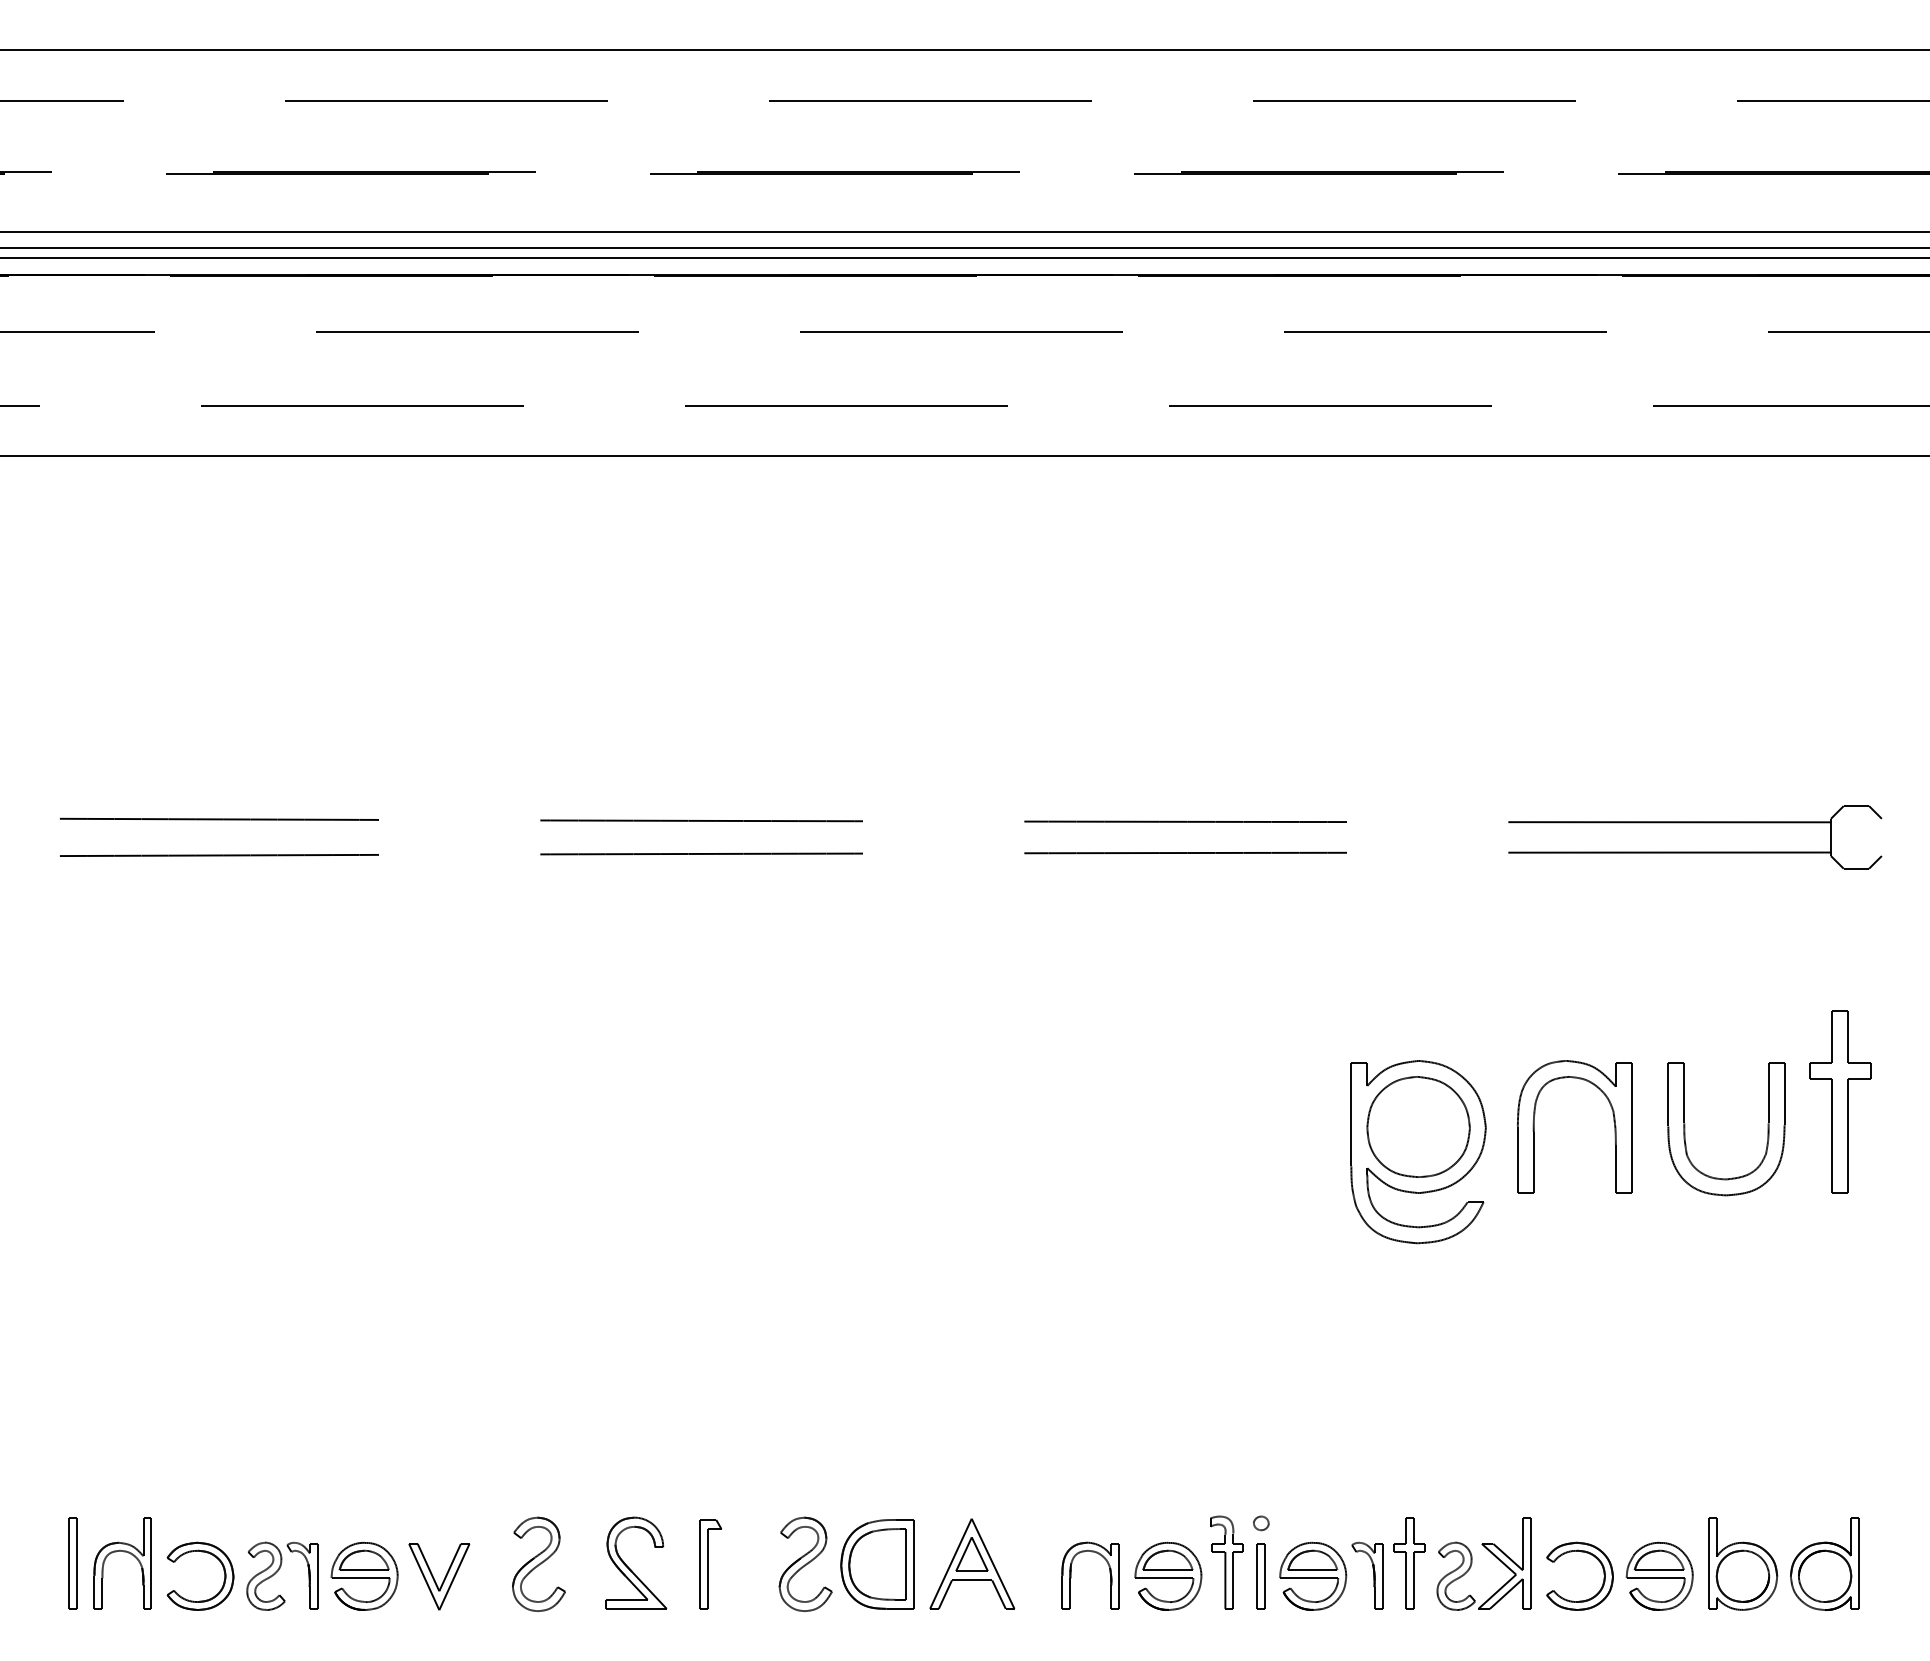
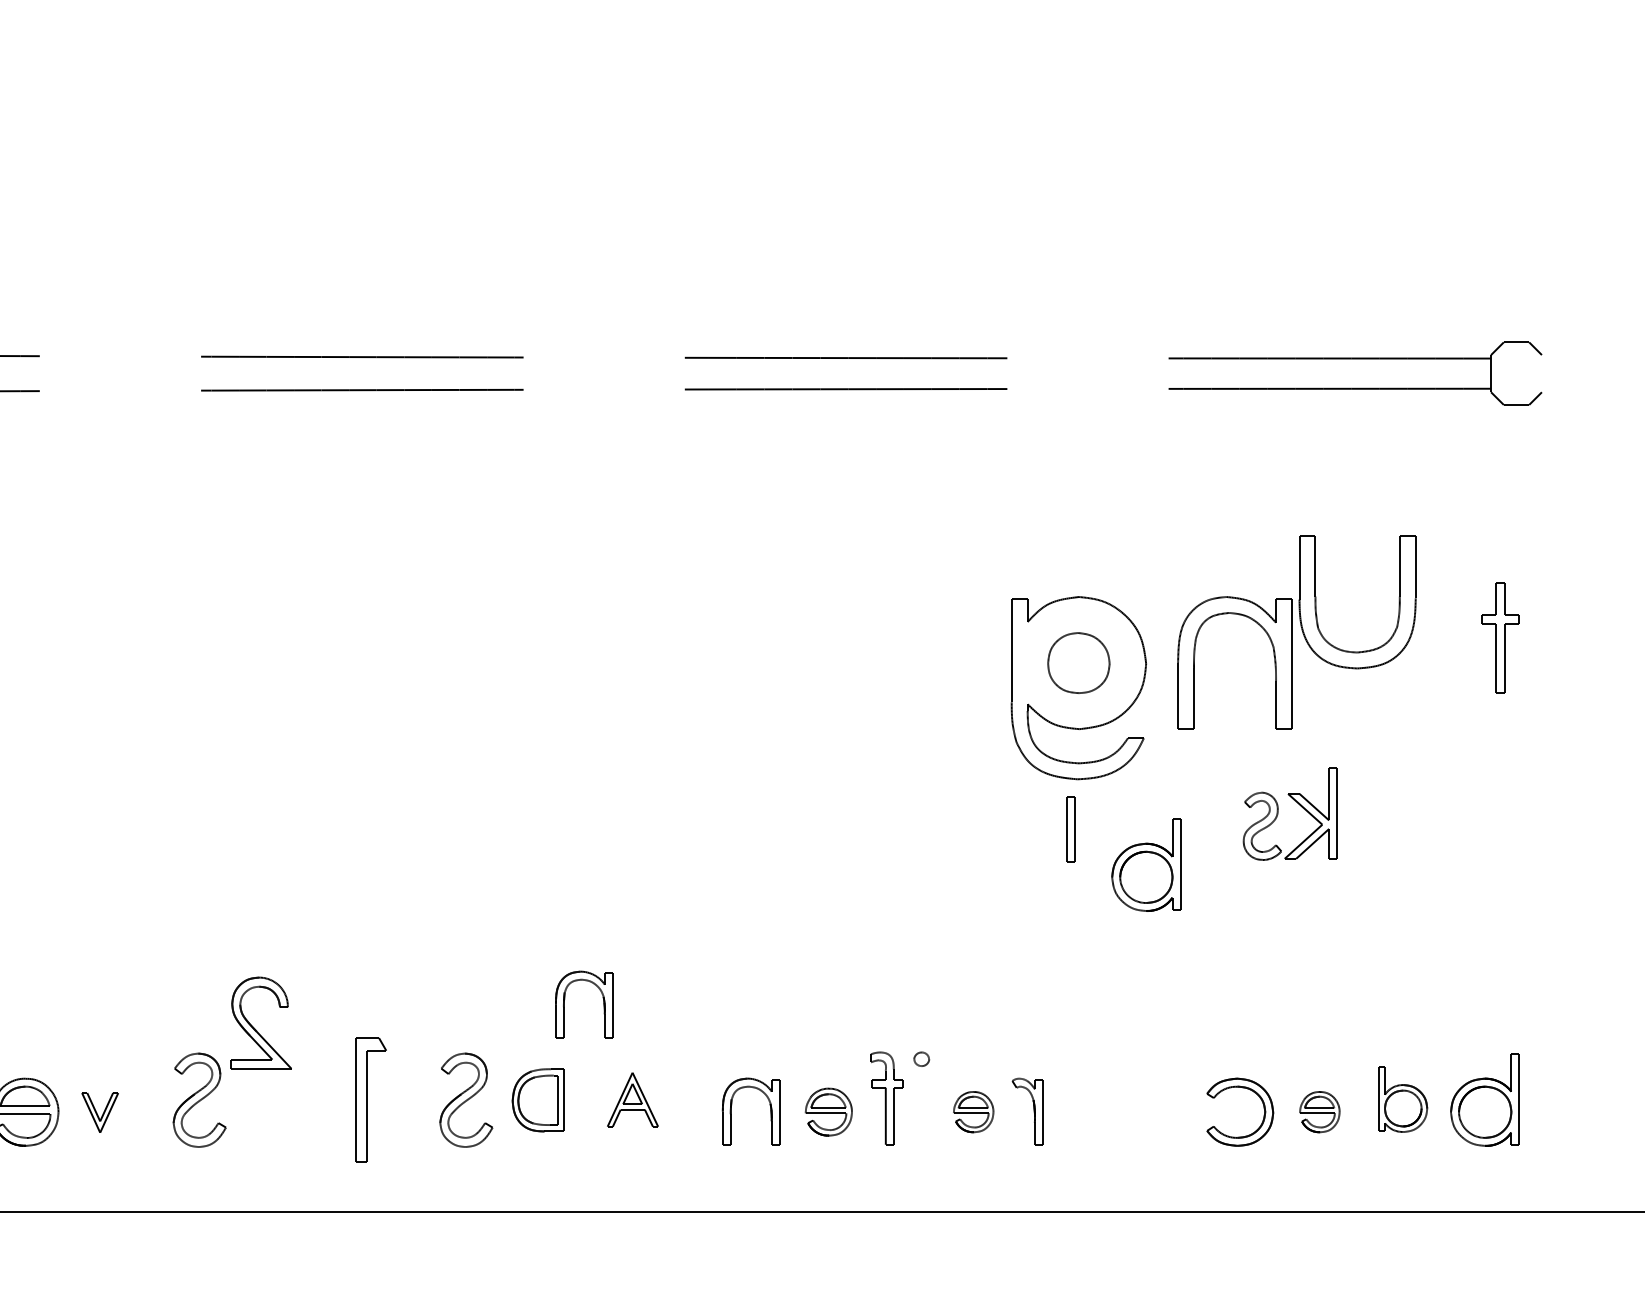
part: (1840, 1101) -> (1500, 637), size x0.6
part: (1418, 1126) -> (1078, 662), size x0.6
part: (1685, 1129) -> (1316, 602), moved
part: (1485, 1328) -> (1145, 864), added
part: (904, 1468) -> (565, 1004), added
part: (972, 1563) -> (633, 1099), size x0.6
part: (1409, 1563) -> (1069, 1099), removed
part: (1472, 1563) -> (1278, 813), moved
part: (1743, 1563) -> (1403, 1099), size x0.7
part: (710, 1564) -> (371, 1100), size x1.4
part: (877, 1564) -> (538, 1100), size x0.7
part: (630, 1568) -> (255, 1028), moved
part: (1168, 1575) -> (828, 1111), size x0.7
part: (1313, 1575) -> (973, 1111), size x0.6
part: (1659, 1575) -> (1319, 1111), size x0.6
part: (439, 1576) -> (100, 1112), size x0.6
part: (1260, 1576) -> (1069, 829), moved

